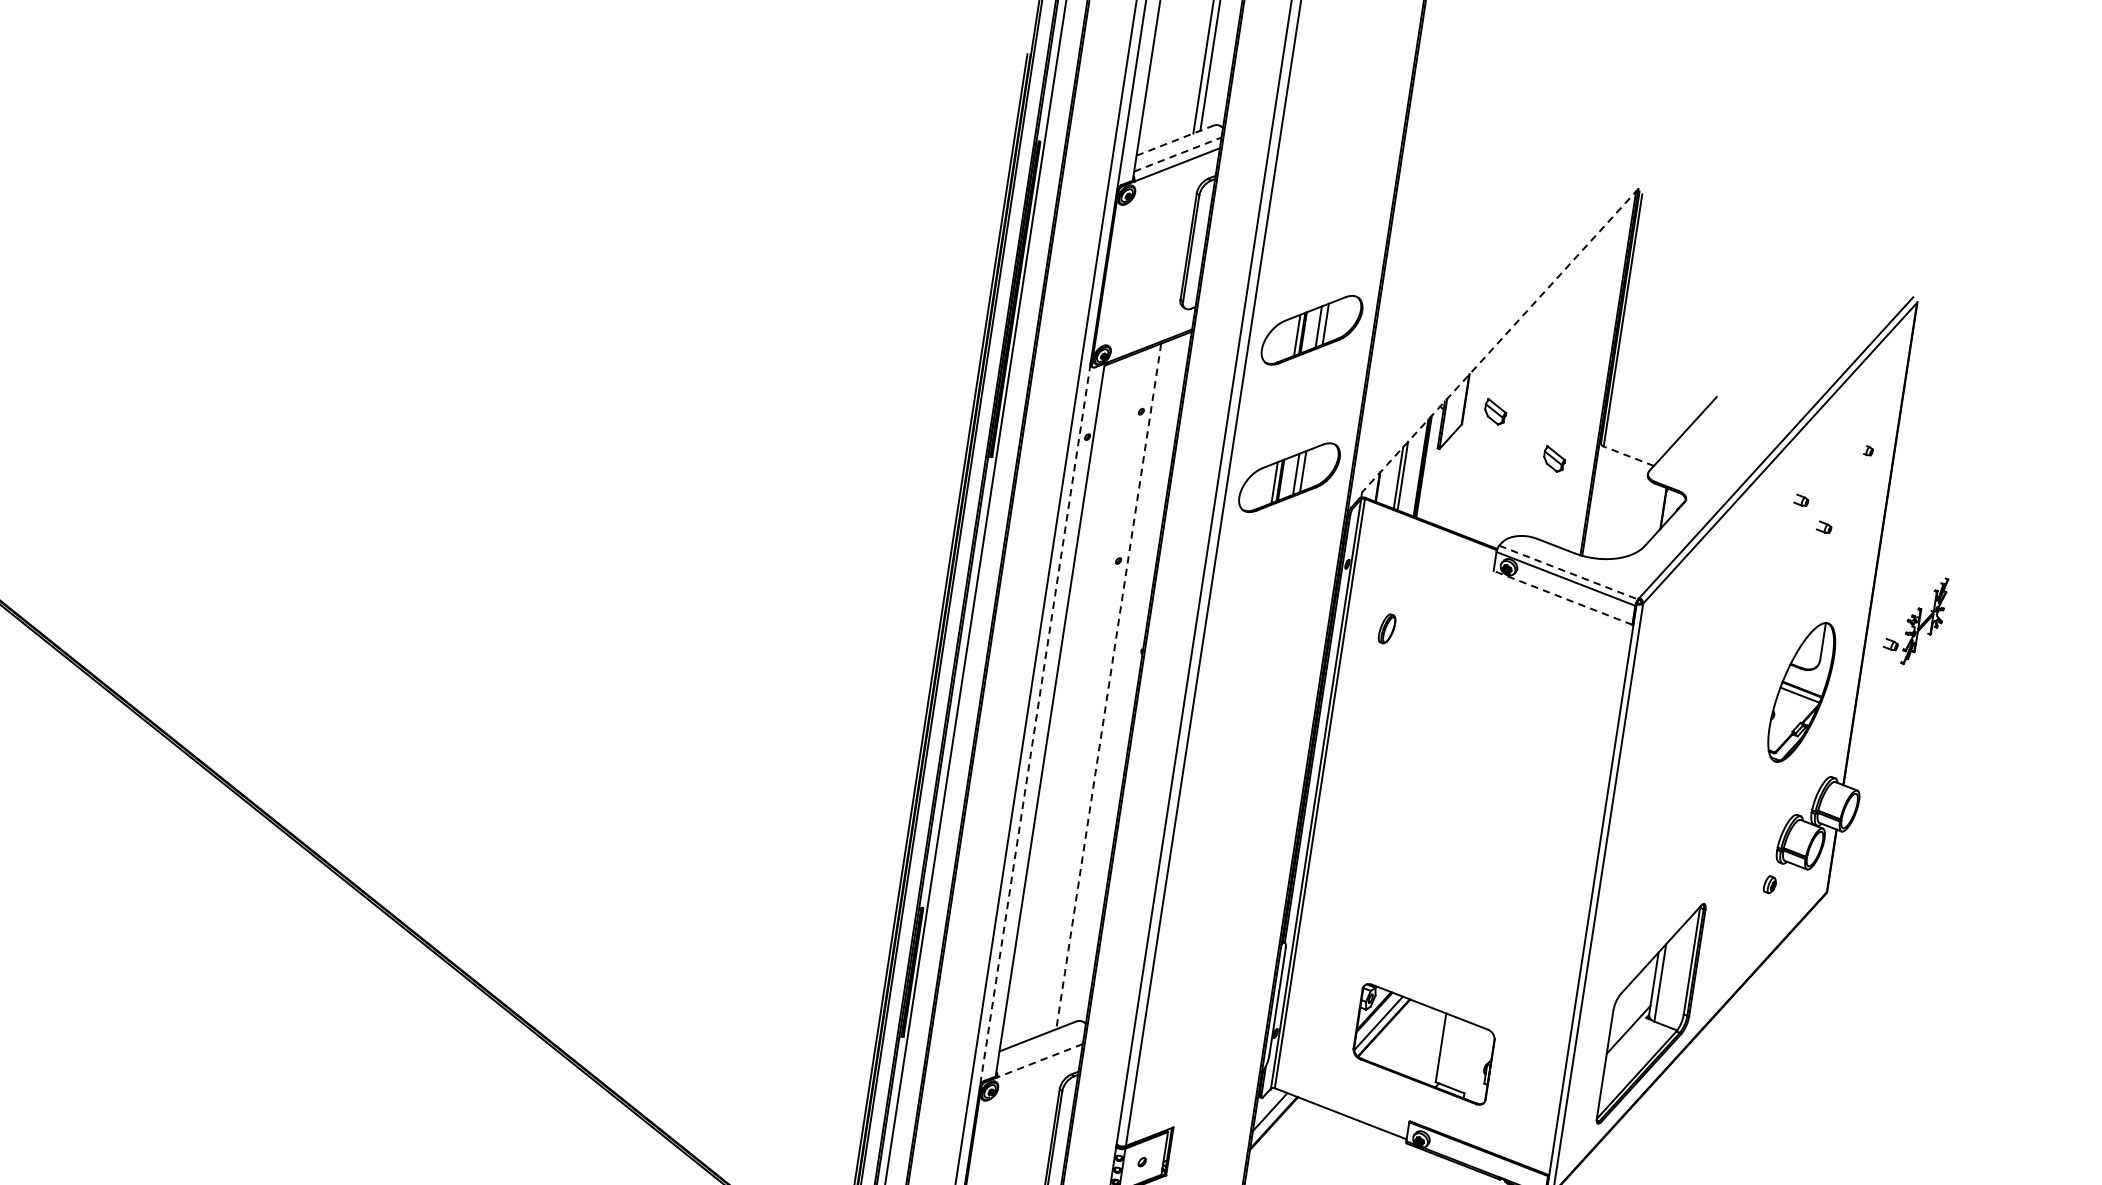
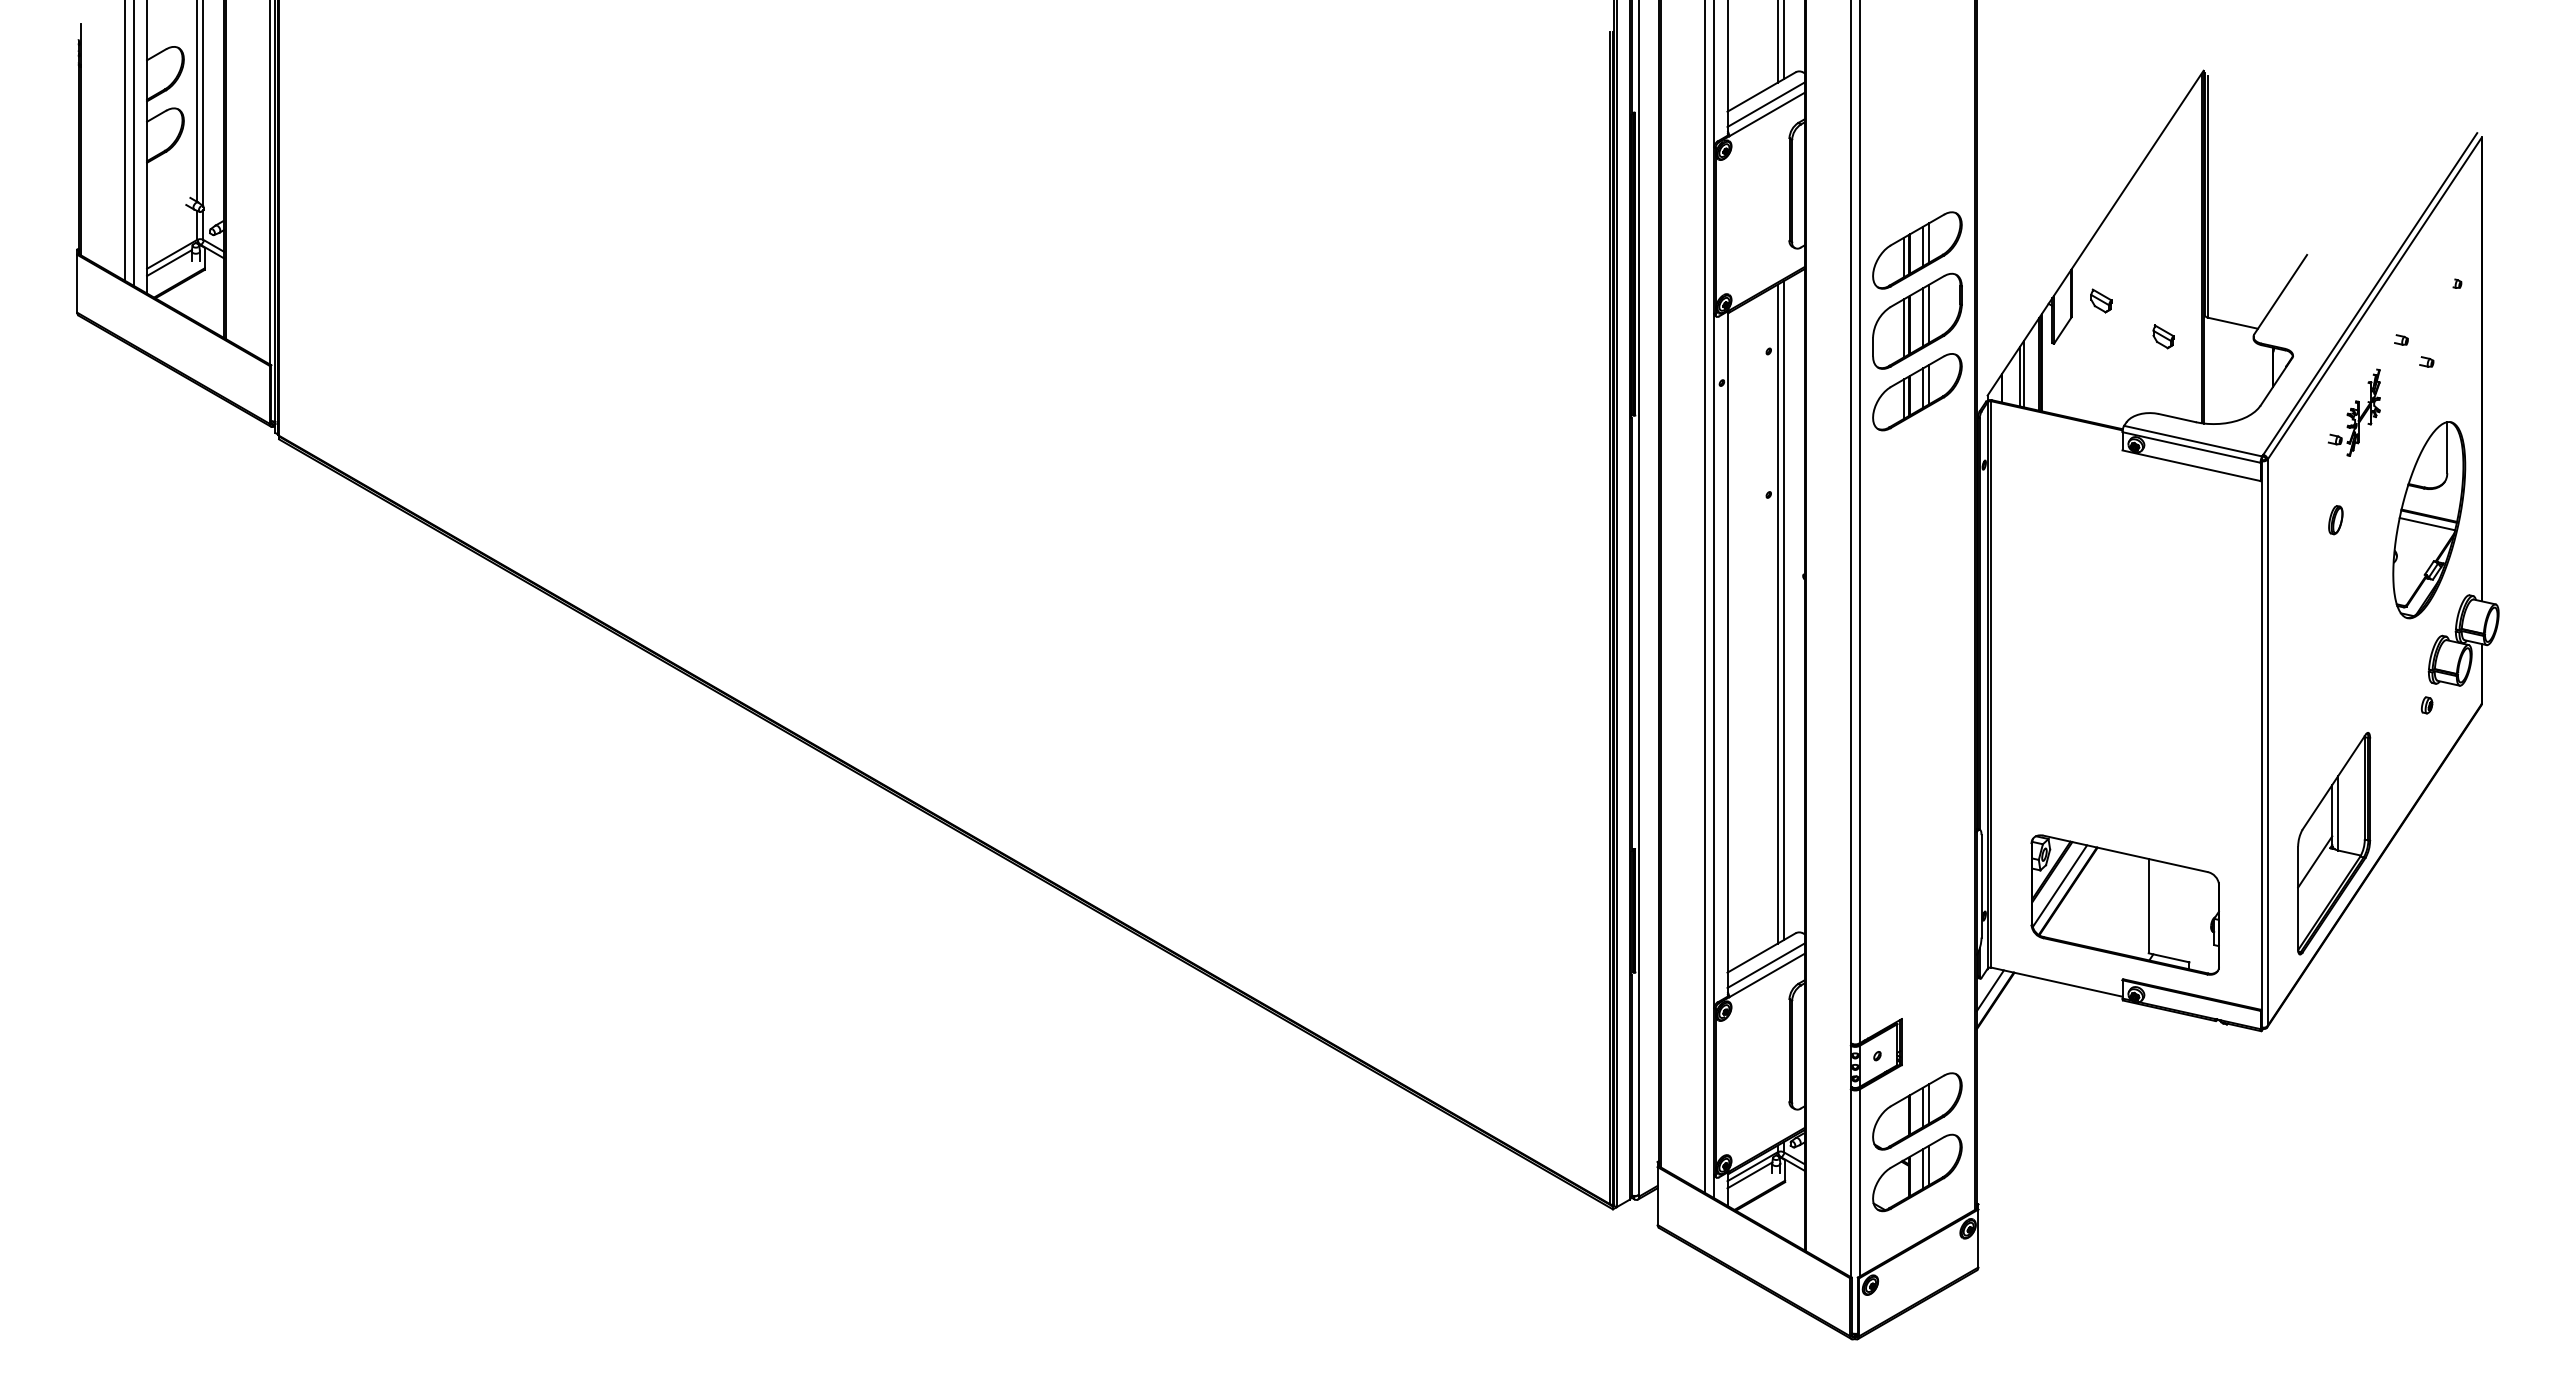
line: (1176, 140) -> (1762, 91), dashed -> solid
line: (1178, 154) -> (1766, 104), dashed -> solid
line: (1500, 340) -> (2095, 233), dashed -> solid
part: (1301, 403) -> (1917, 320), added
line: (1628, 456) -> (2232, 323), dashed -> solid
line: (1568, 572) -> (2193, 441), dashed -> solid
line: (1563, 597) -> (2191, 465), dashed -> solid
part: (1914, 619) -> (2353, 412), moved
part: (1386, 629) -> (2335, 520), moved
line: (1115, 683) -> (1783, 610), added
line: (1108, 686) -> (1777, 614), dashed -> solid
part: (1801, 692) -> (2429, 520), size x1.43
line: (1035, 725) -> (1714, 661), dashed -> solid
part: (1423, 1043) -> (2124, 904), size x1.43
line: (1040, 1050) -> (1765, 965), added
line: (1039, 1060) -> (1766, 975), dashed -> solid

